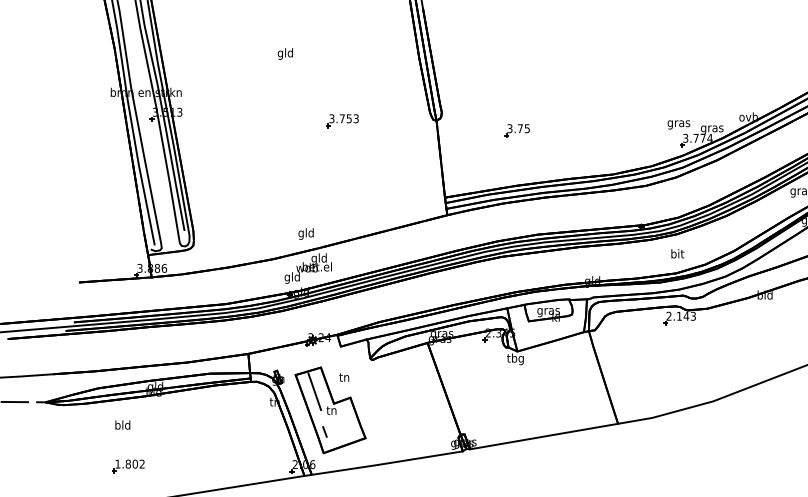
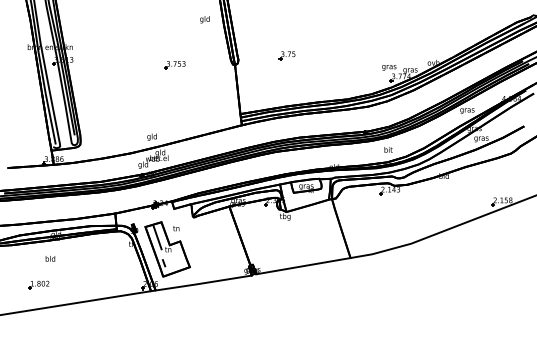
text: (284, 53) -> (204, 19), moved
part: (515, 130) -> (286, 55), moved
text: (122, 424) -> (50, 258), moved

